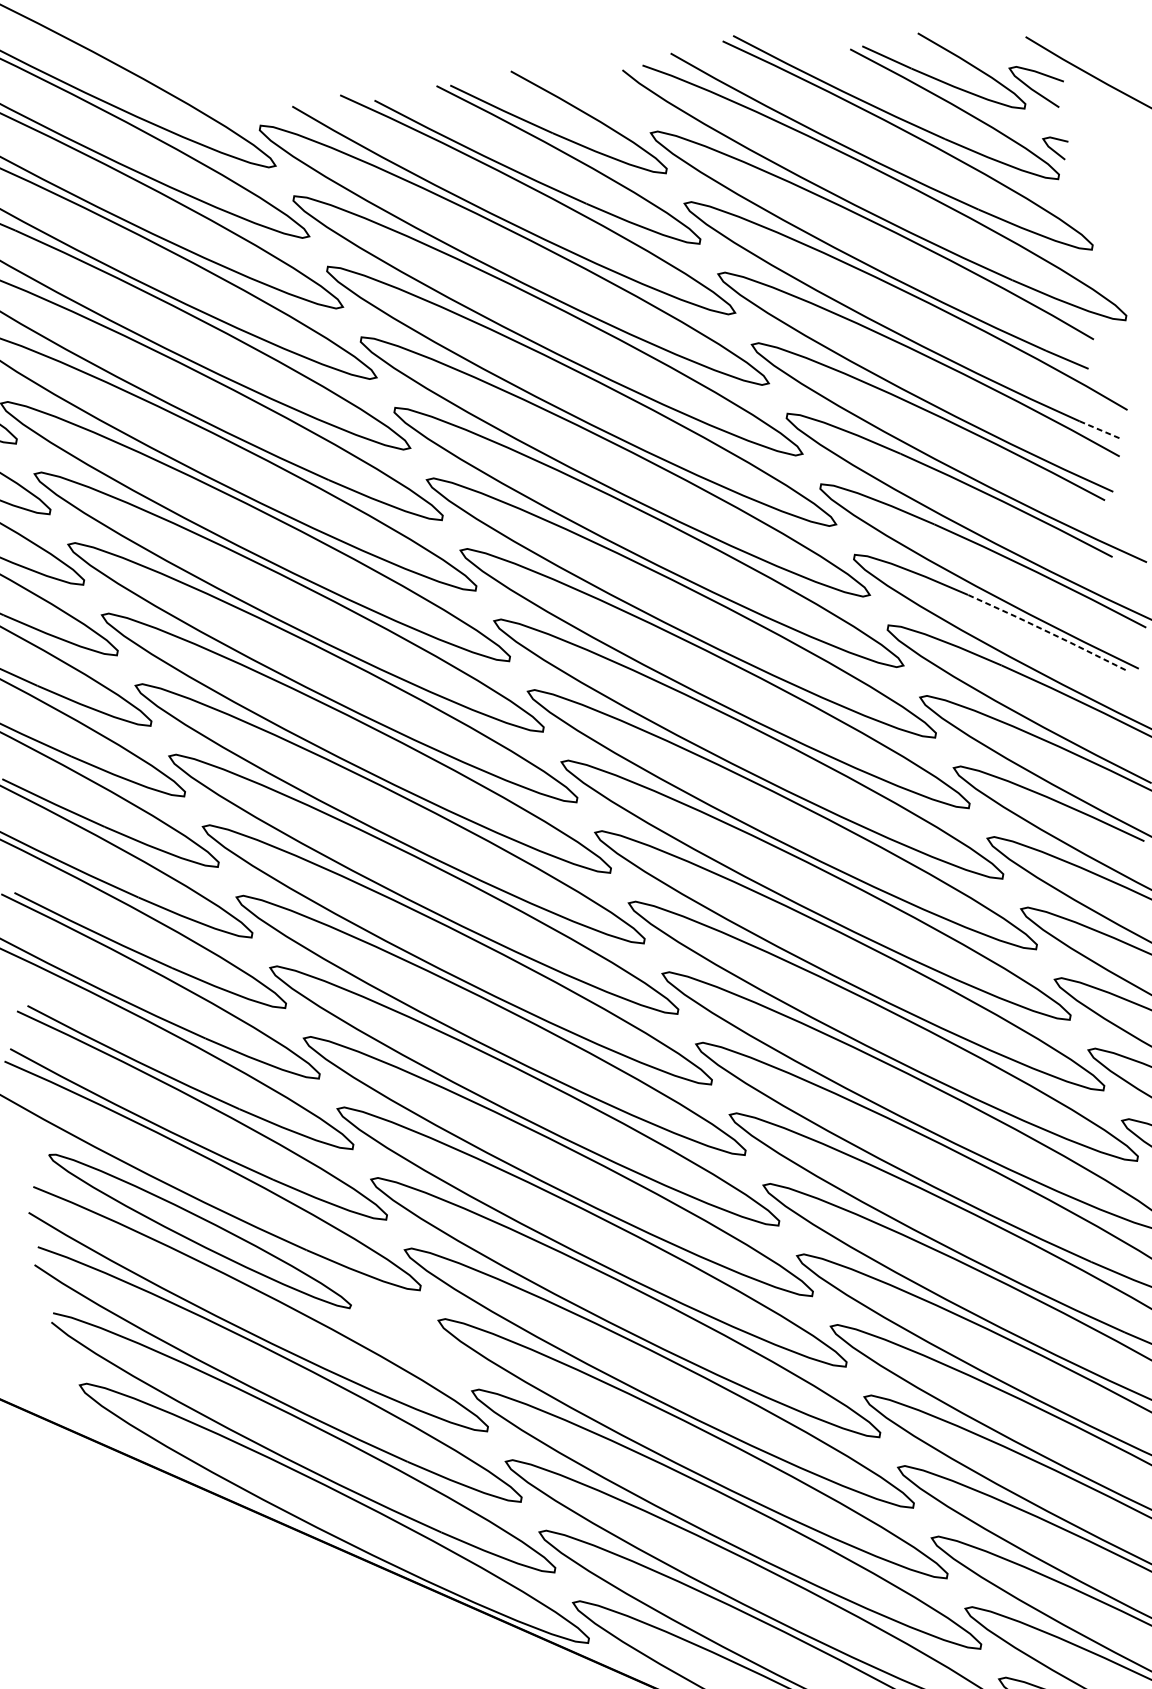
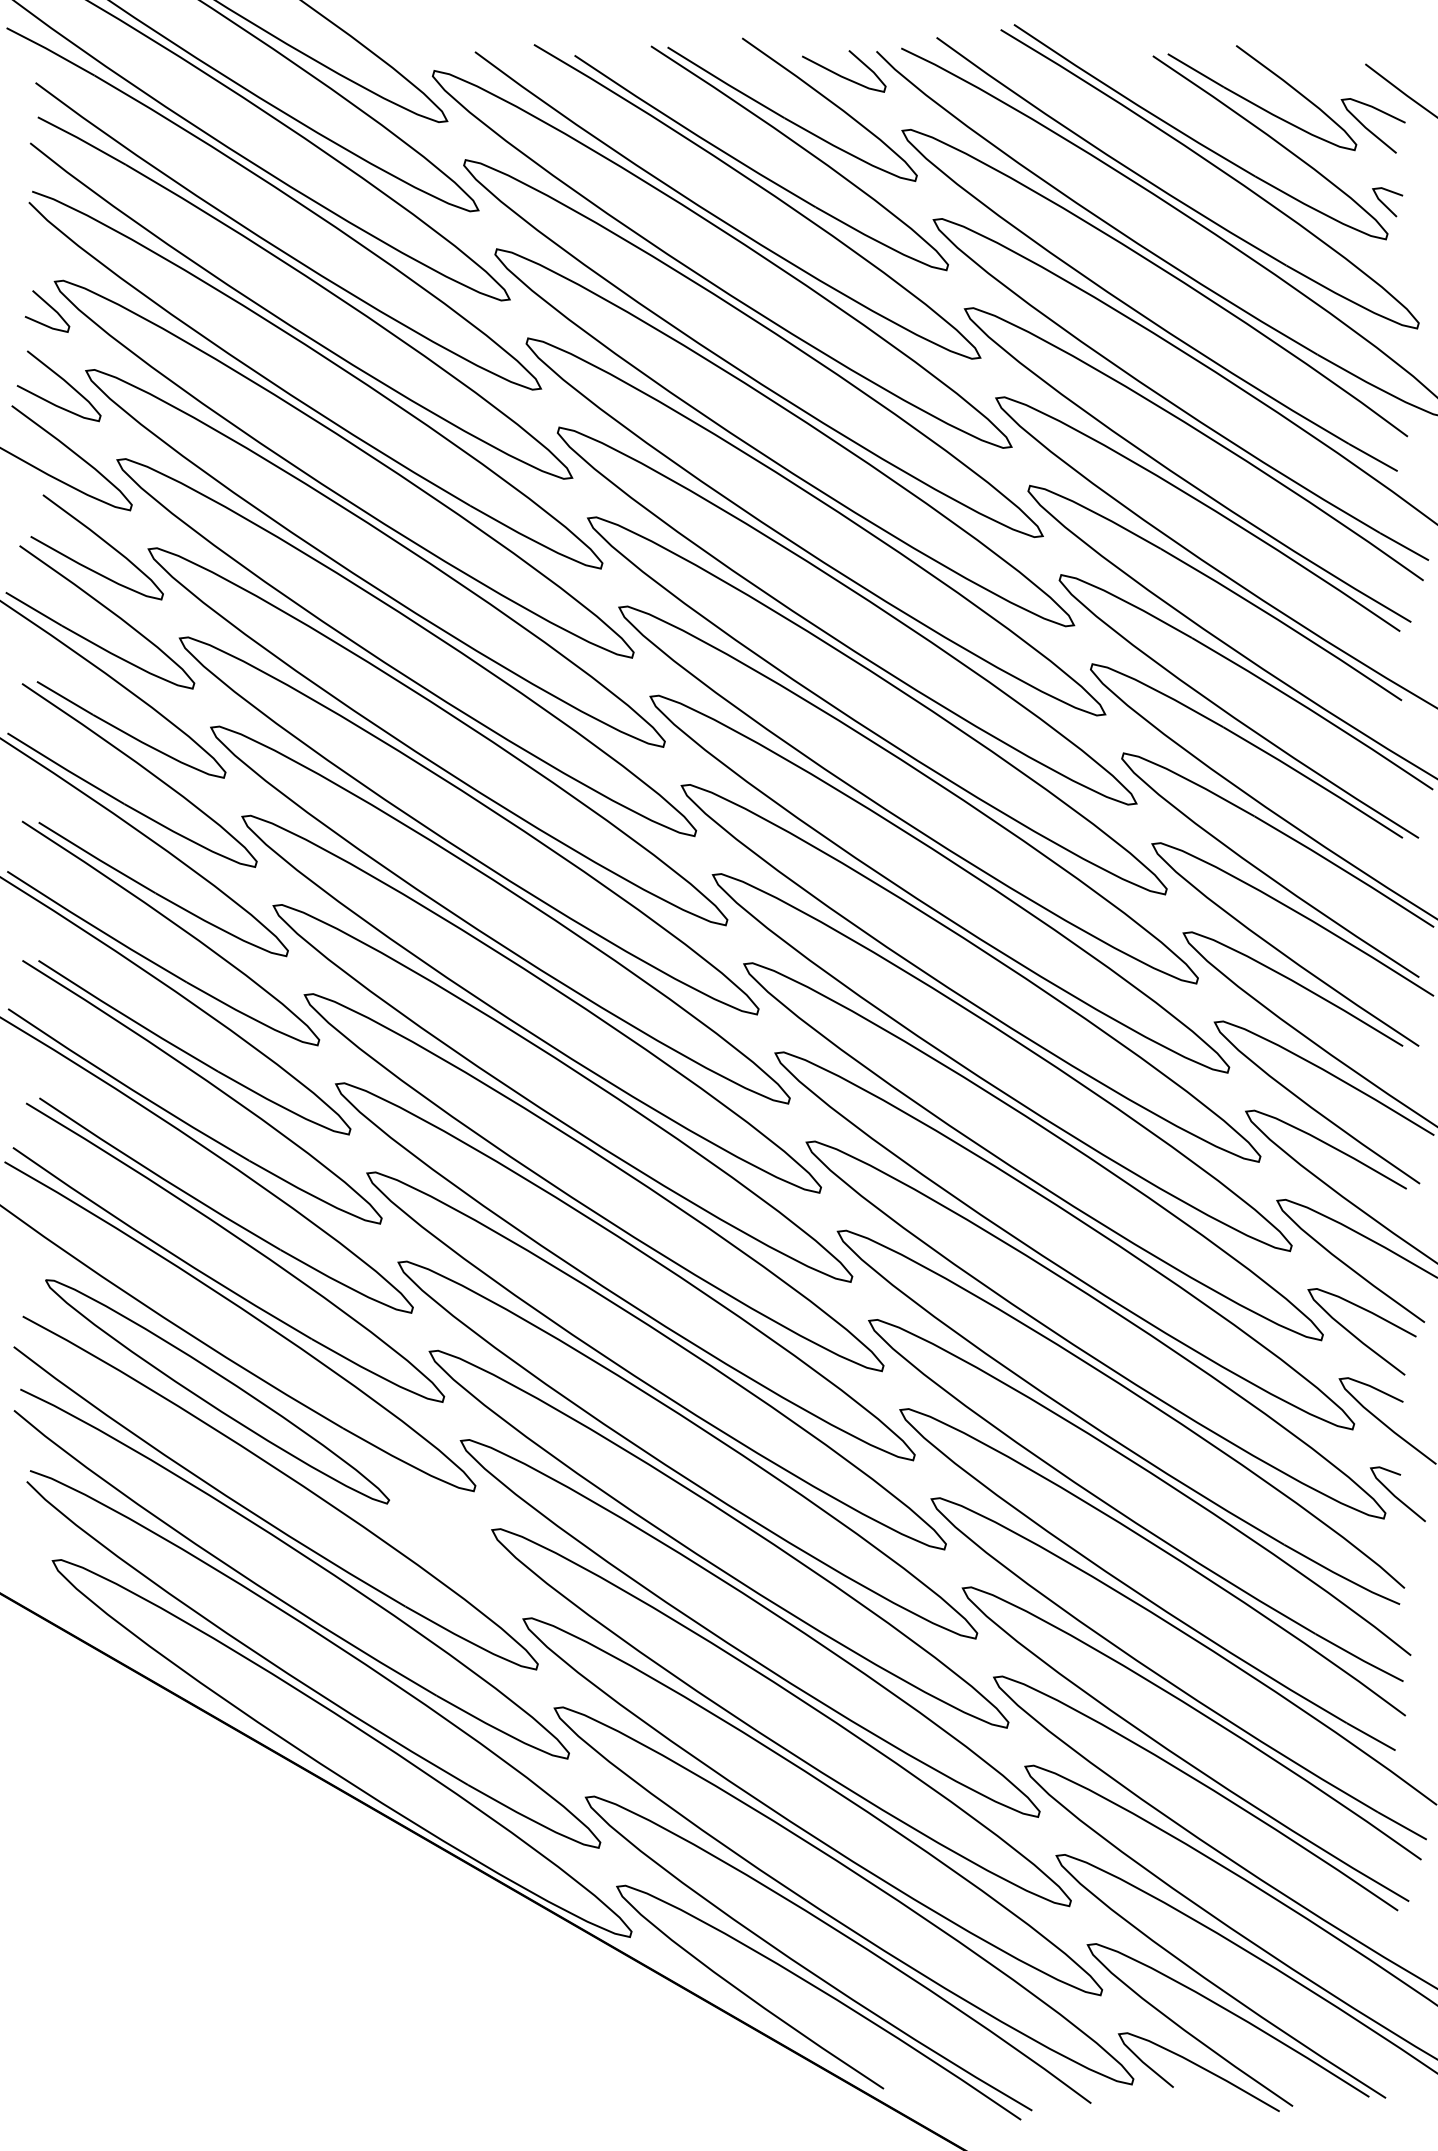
curve: (595, 93) -> (841, 75), added
line: (1100, 430) -> (1404, 546), dashed -> solid
line: (1047, 631) -> (1313, 781), dashed -> solid

